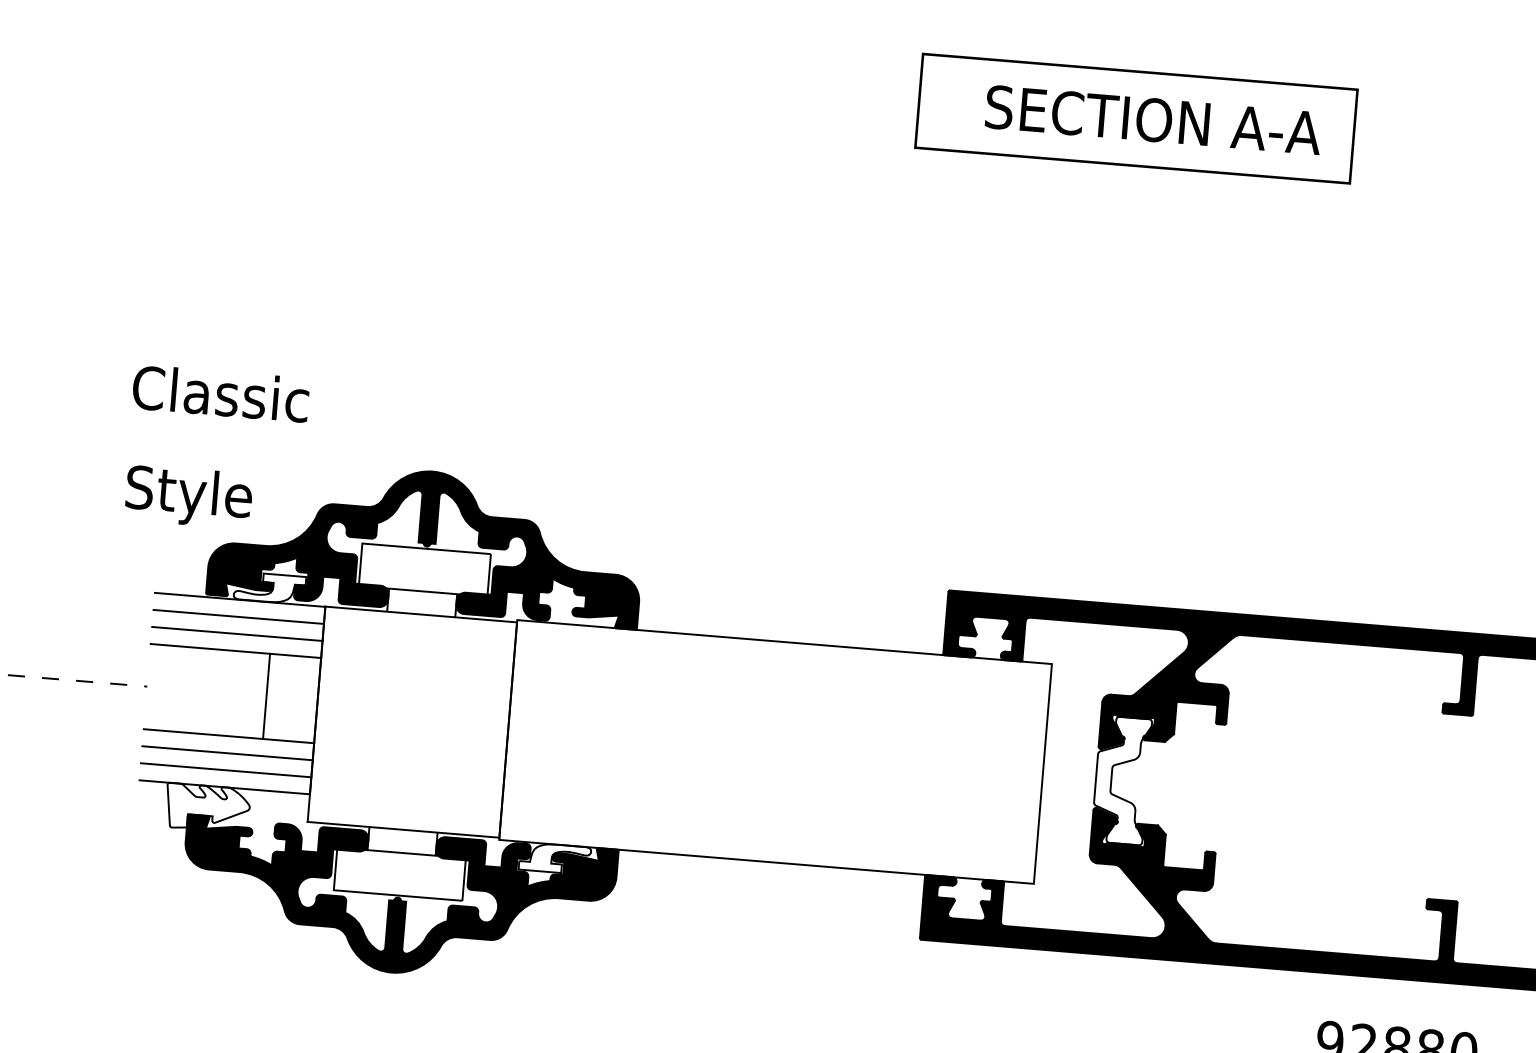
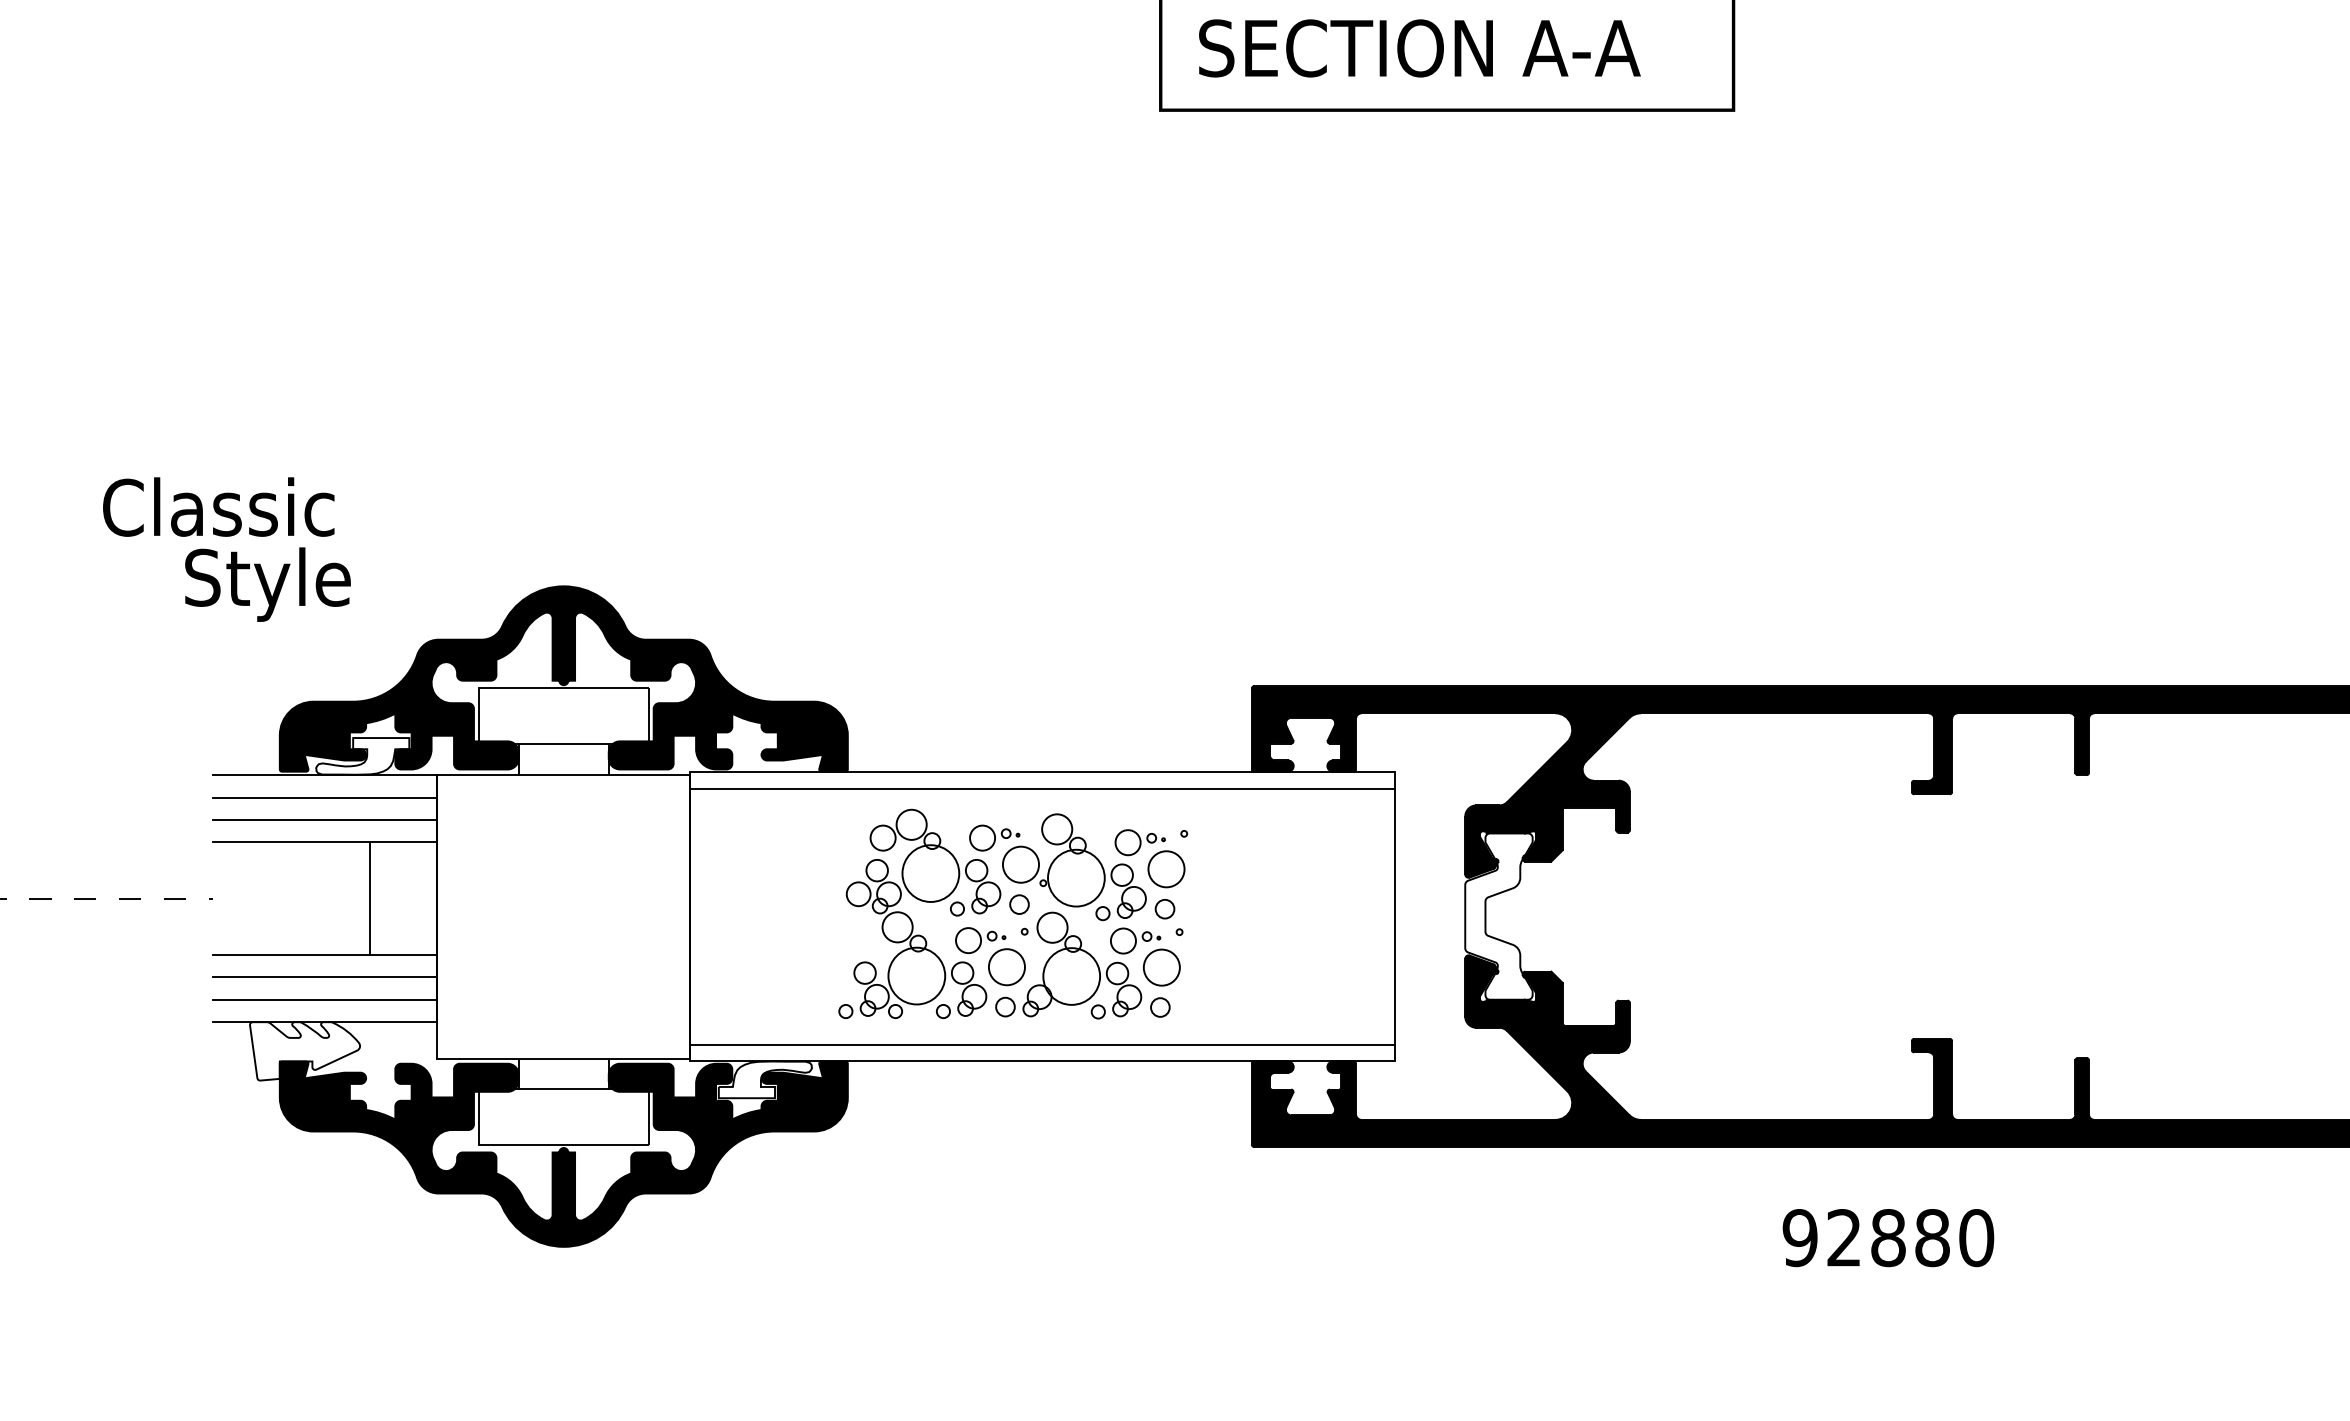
text: (1153, 120) -> (1419, 48), moved
text: (220, 393) -> (218, 506), moved
text: (188, 496) -> (267, 584), moved
line: (783, 654) -> (1042, 788), added
part: (753, 747) -> (1013, 913), added
line: (767, 848) -> (1042, 1044), added

